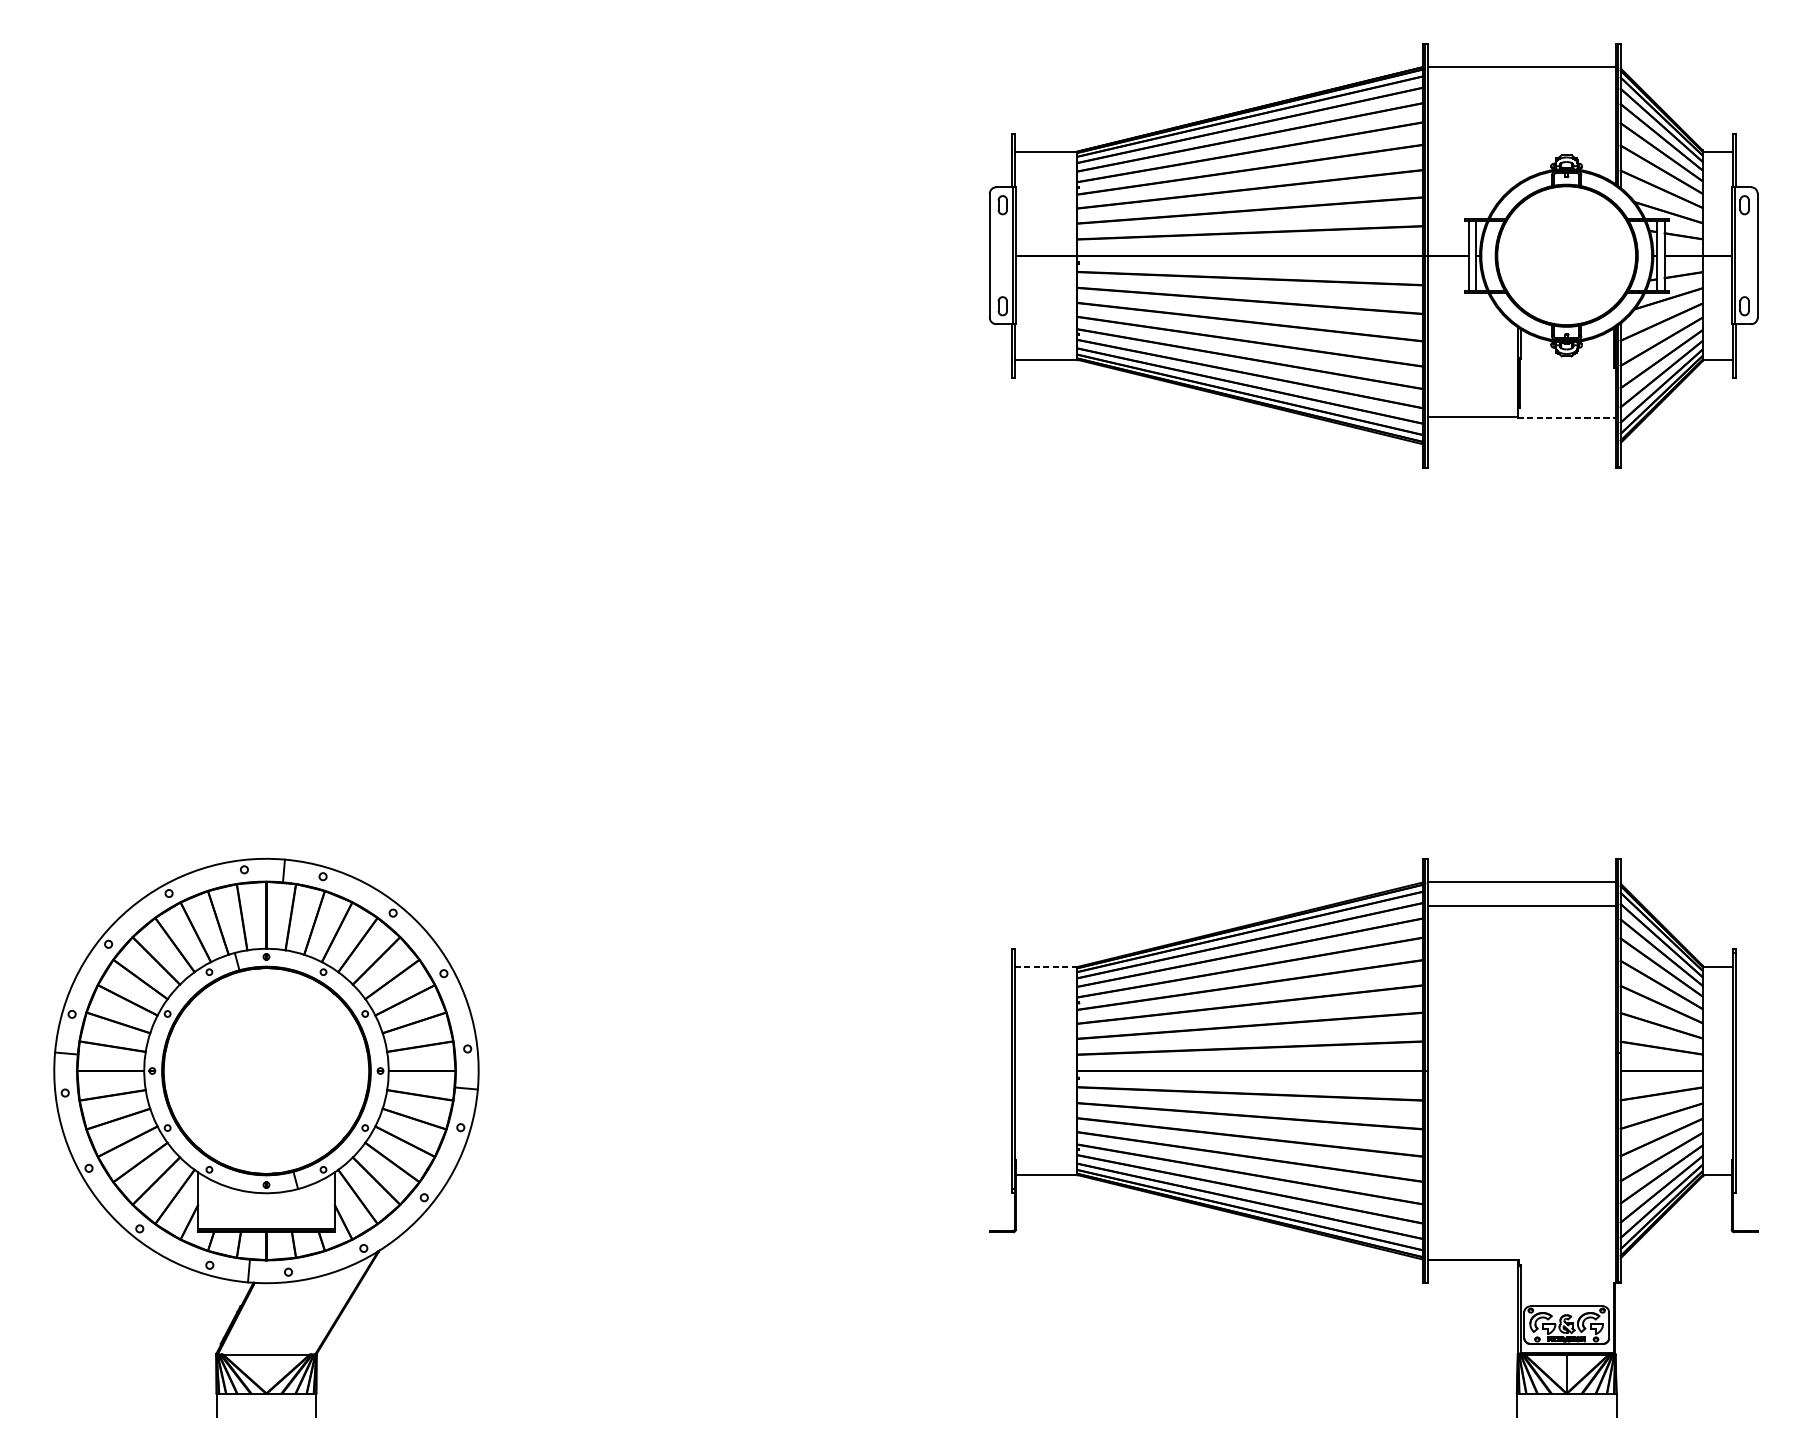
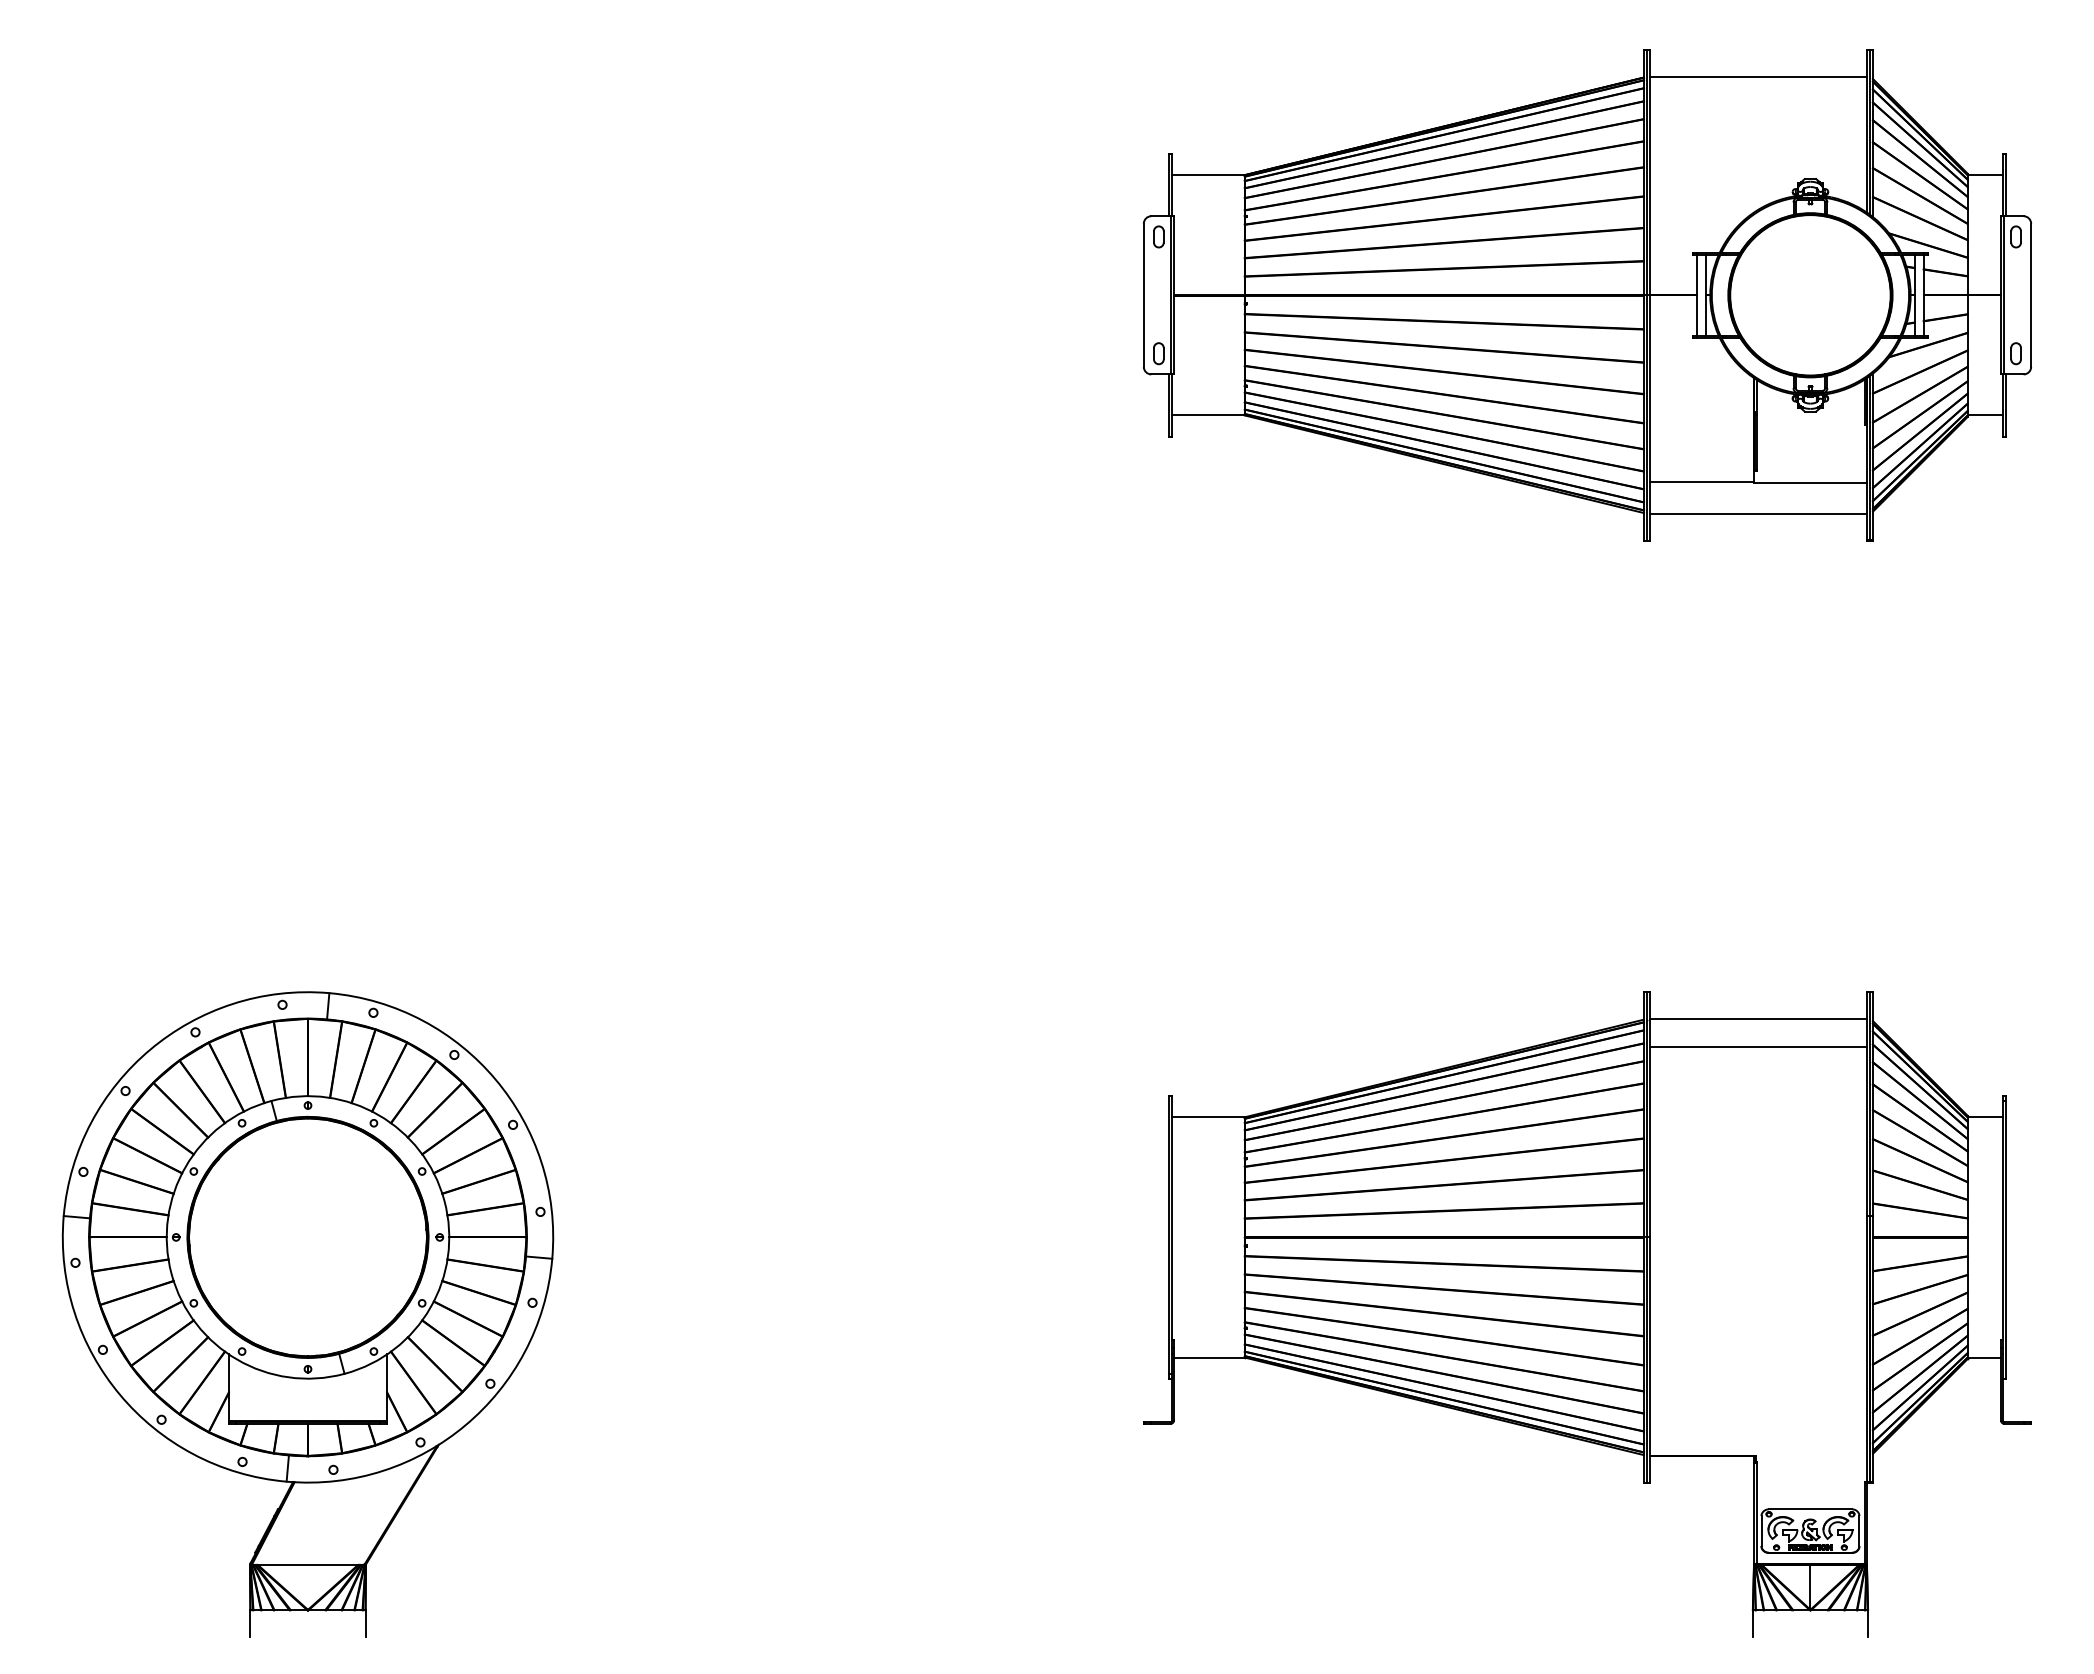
line: (1566, 417) -> (1810, 482), dashed -> solid
line: (1521, 444) -> (1758, 513), added
line: (1046, 967) -> (1209, 1117), dashed -> solid

